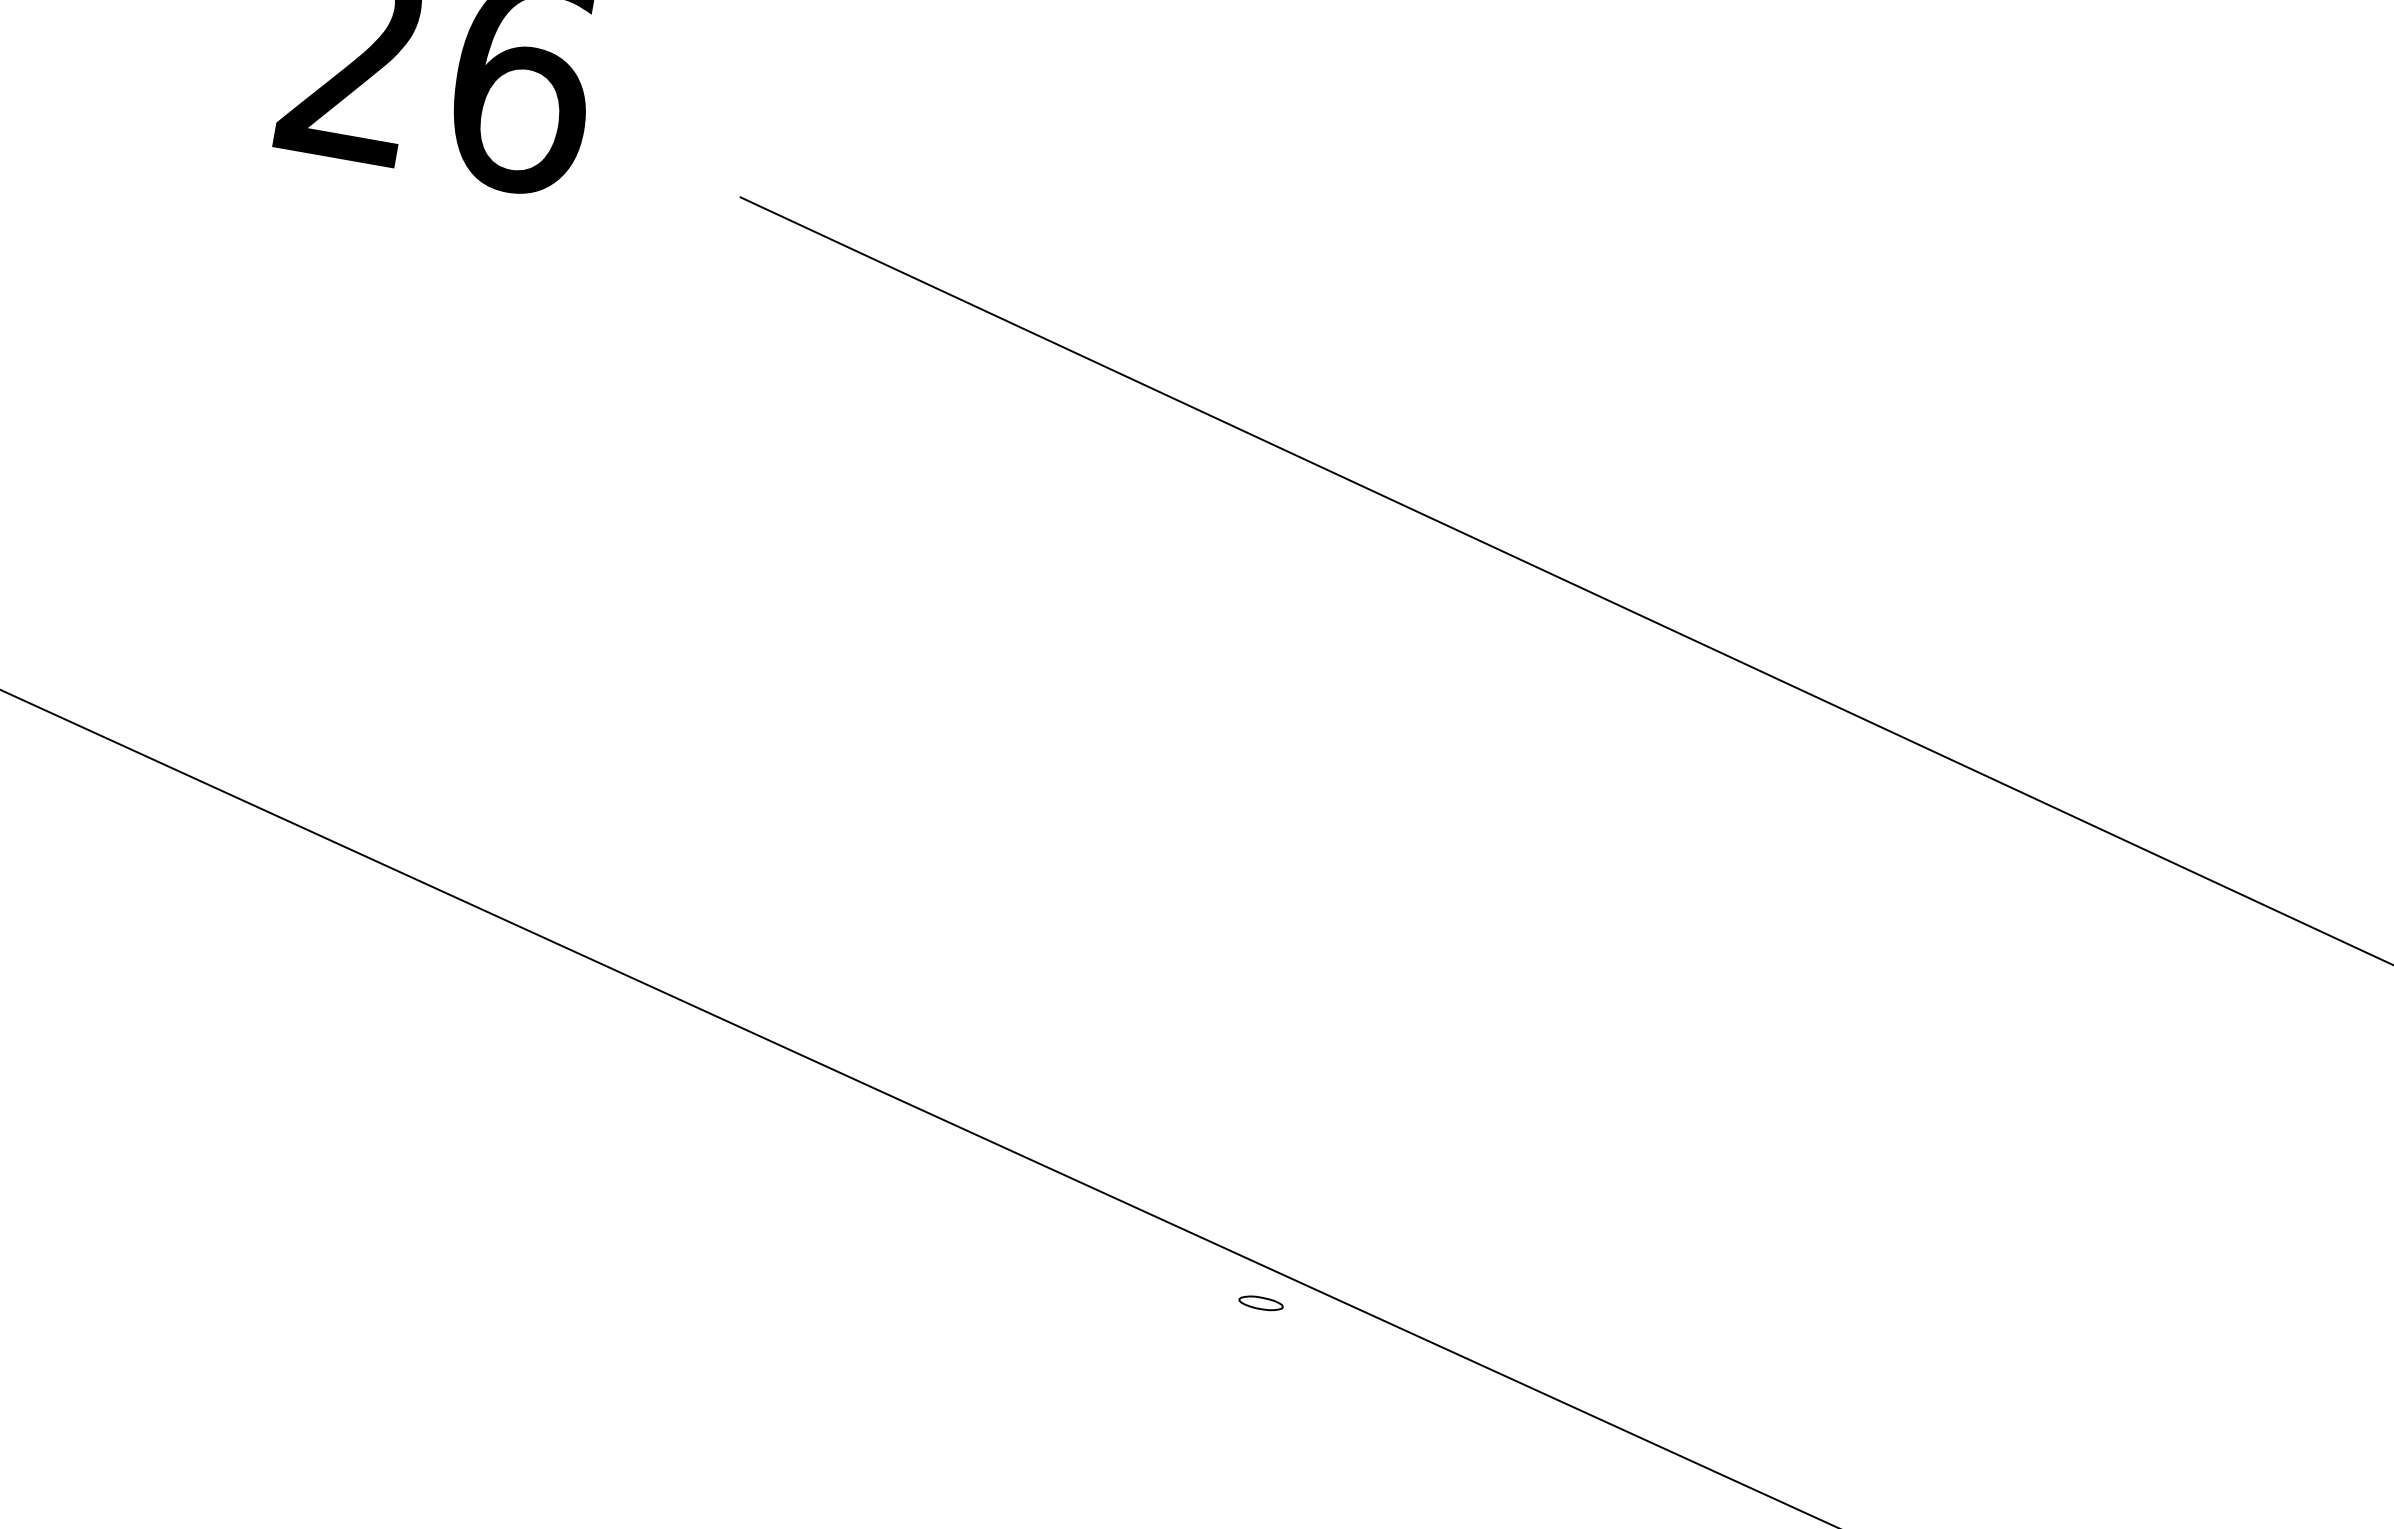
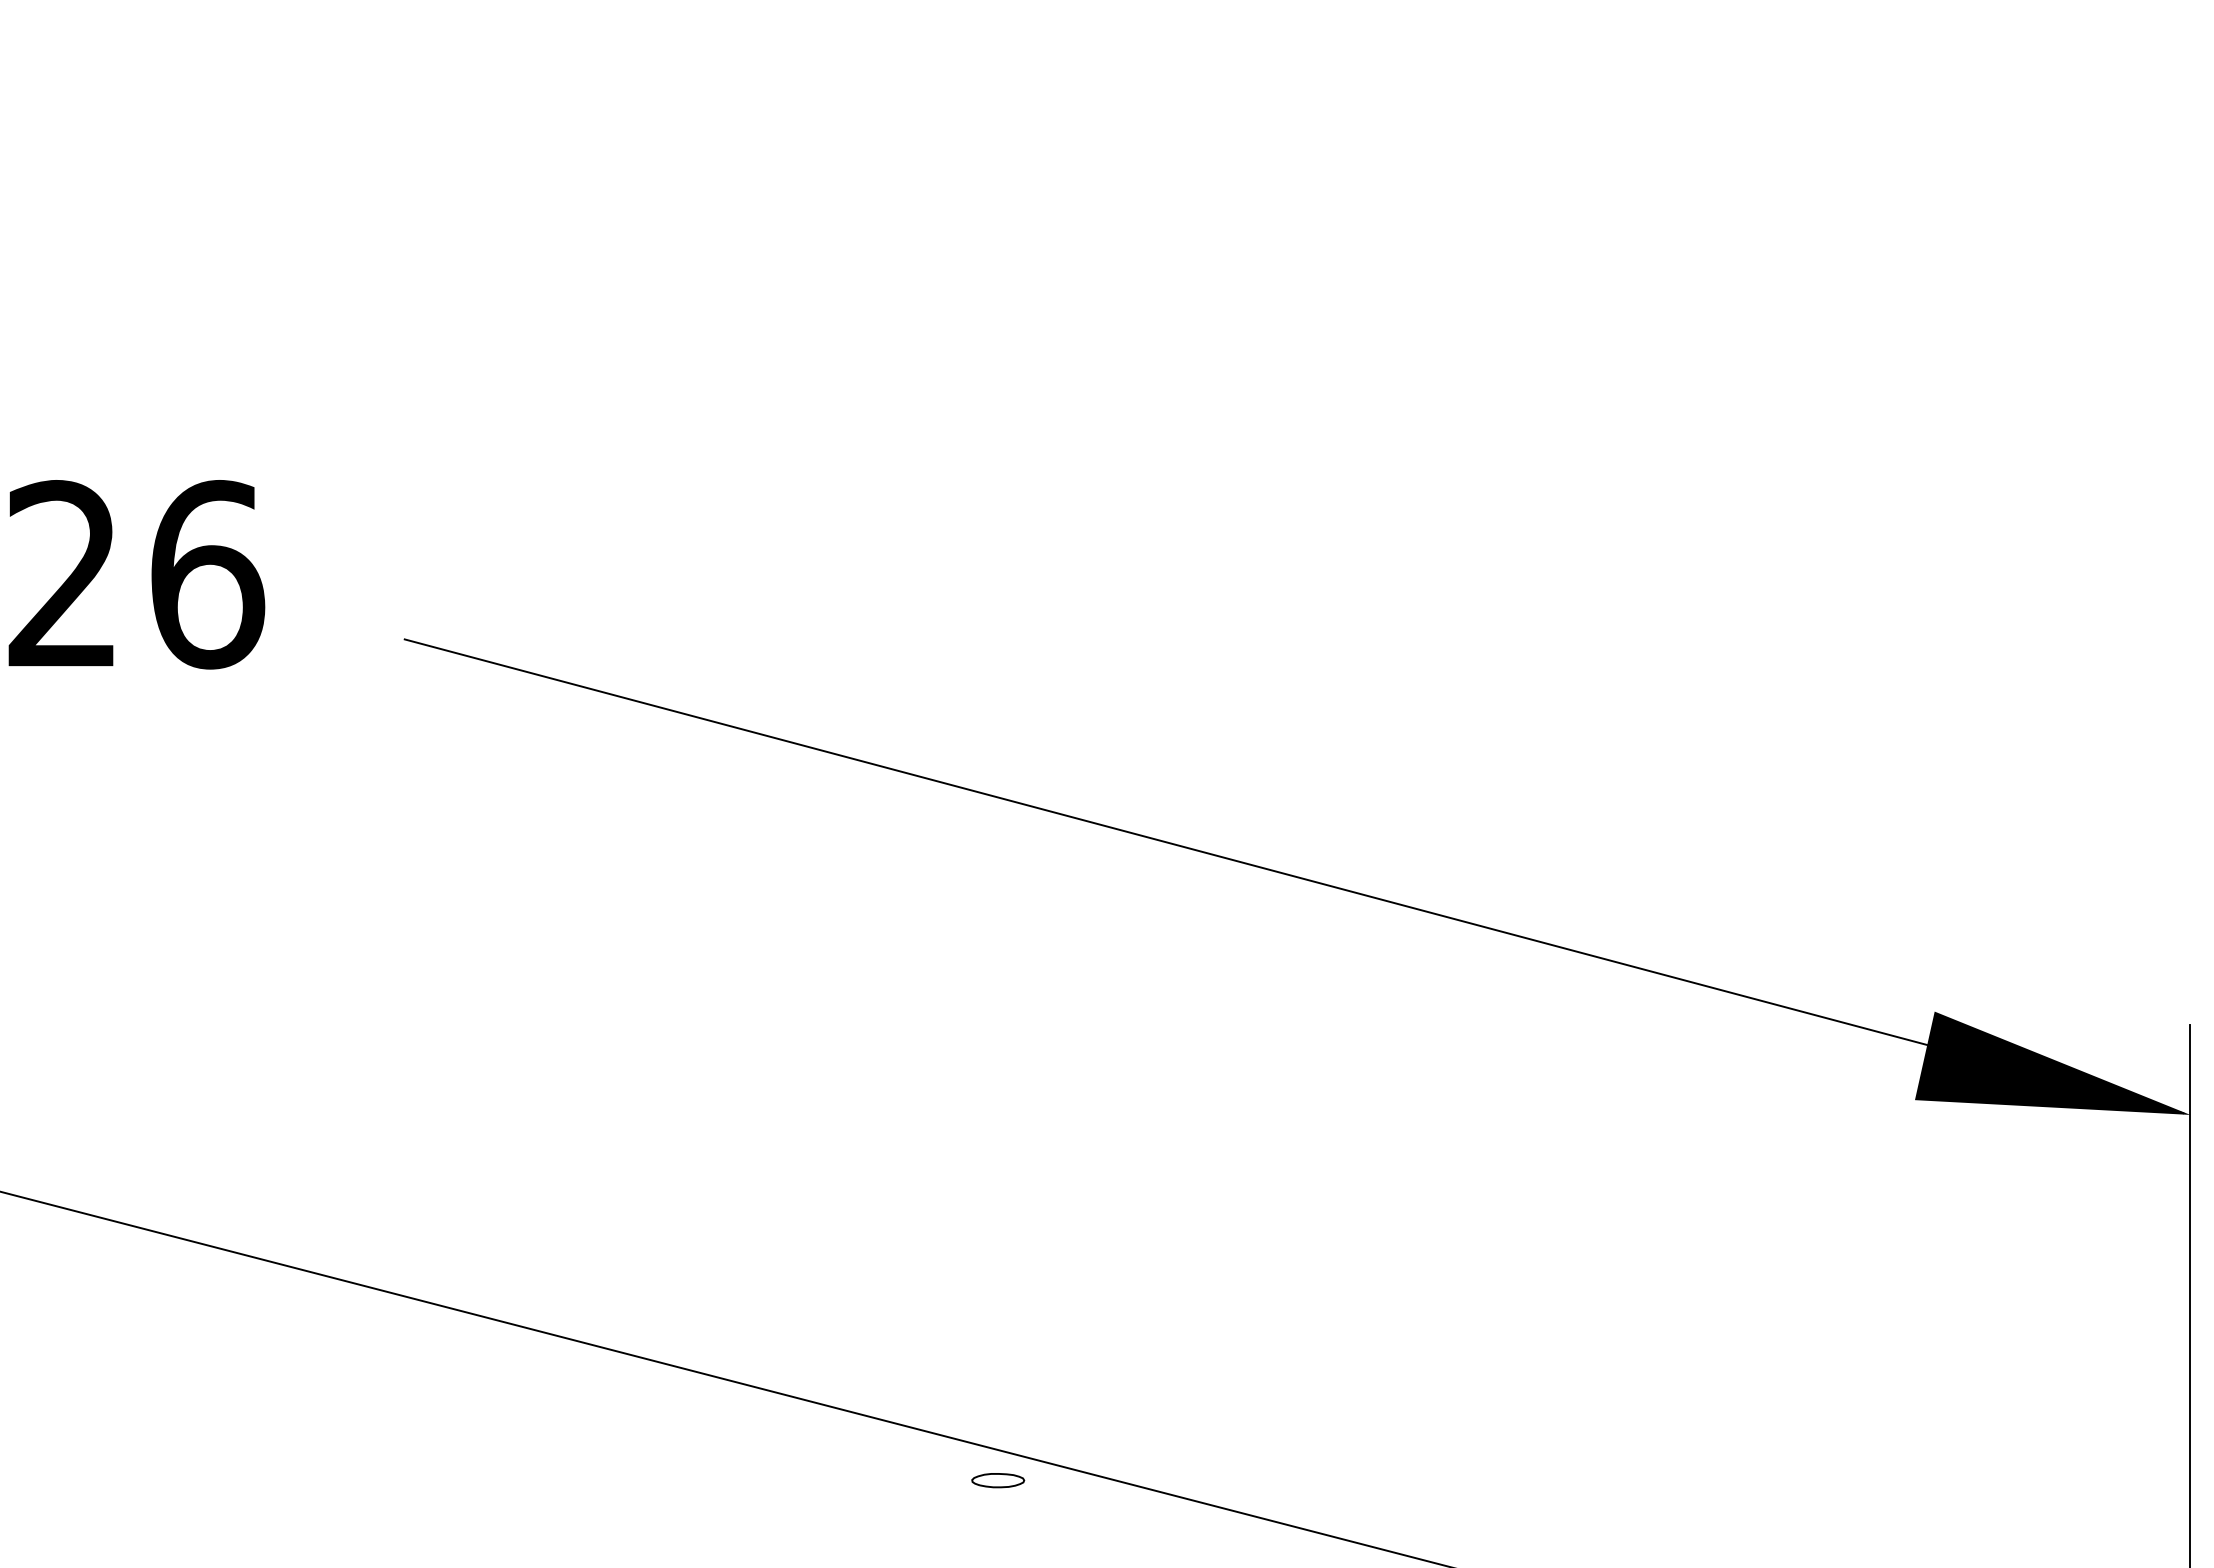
part: (1260, 1303) -> (997, 1480), size x1.4

